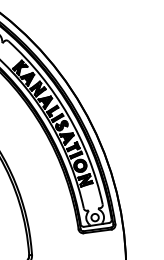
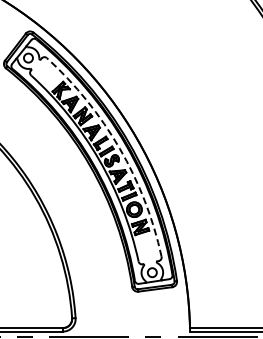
arc: (68, 115) -> (119, 148), solid -> dashed

